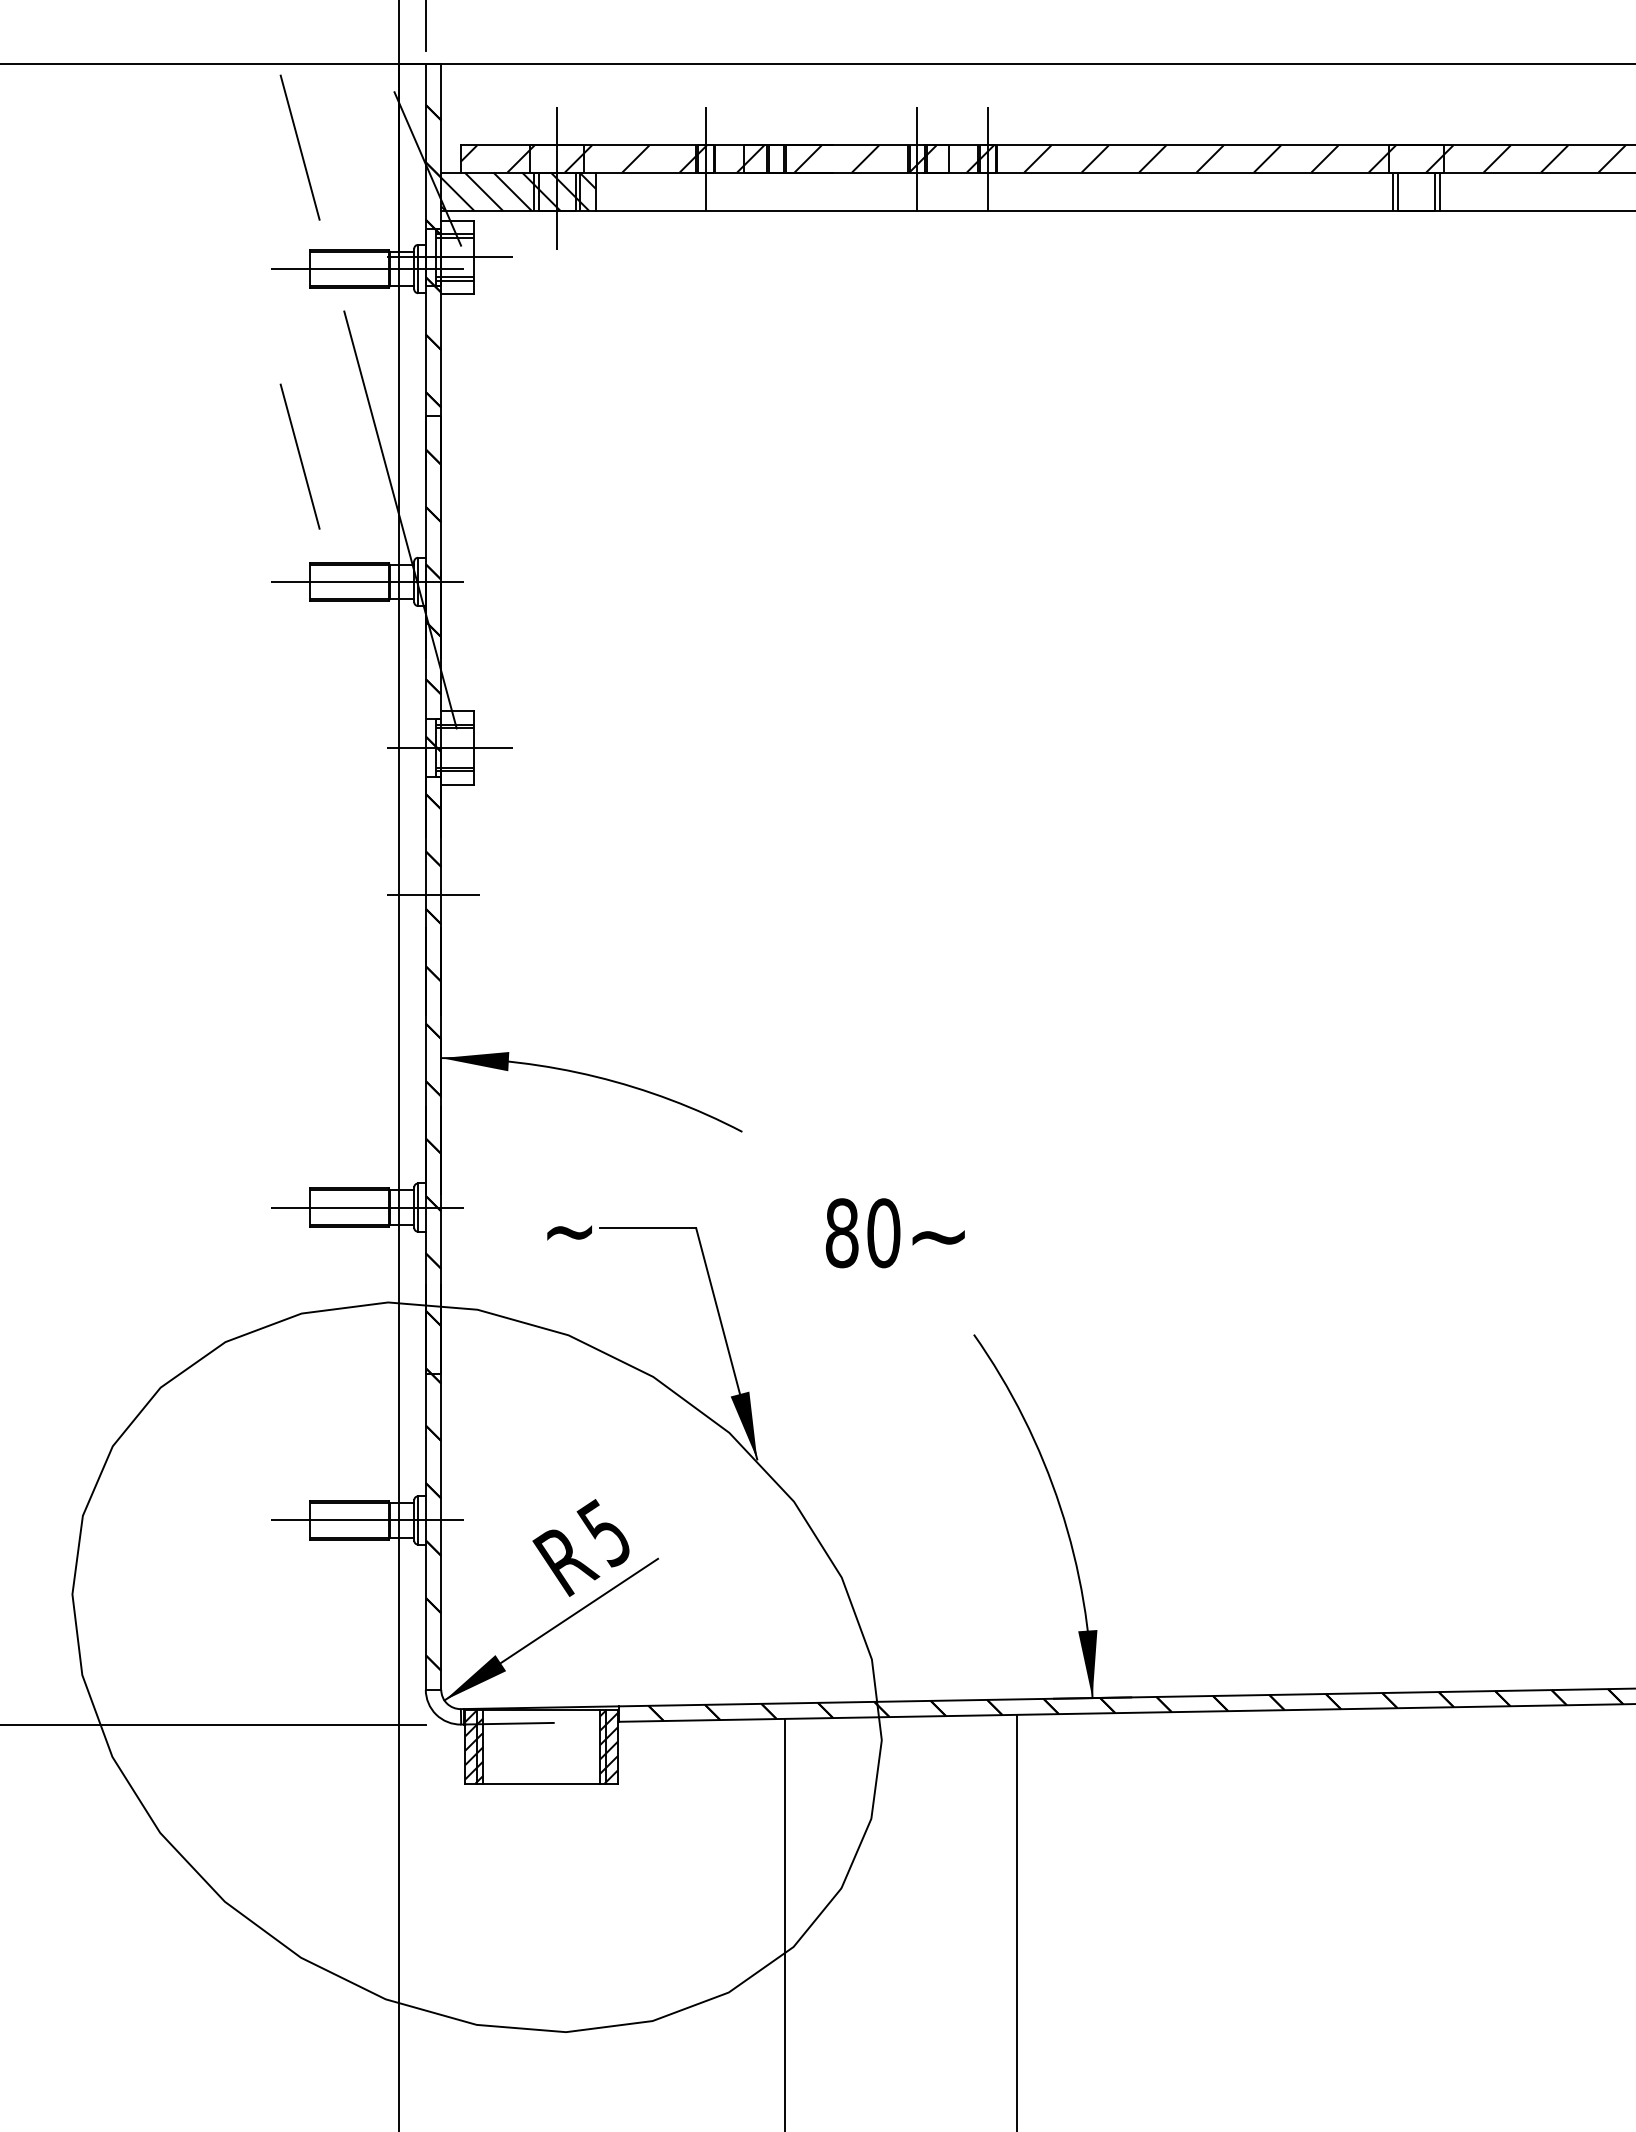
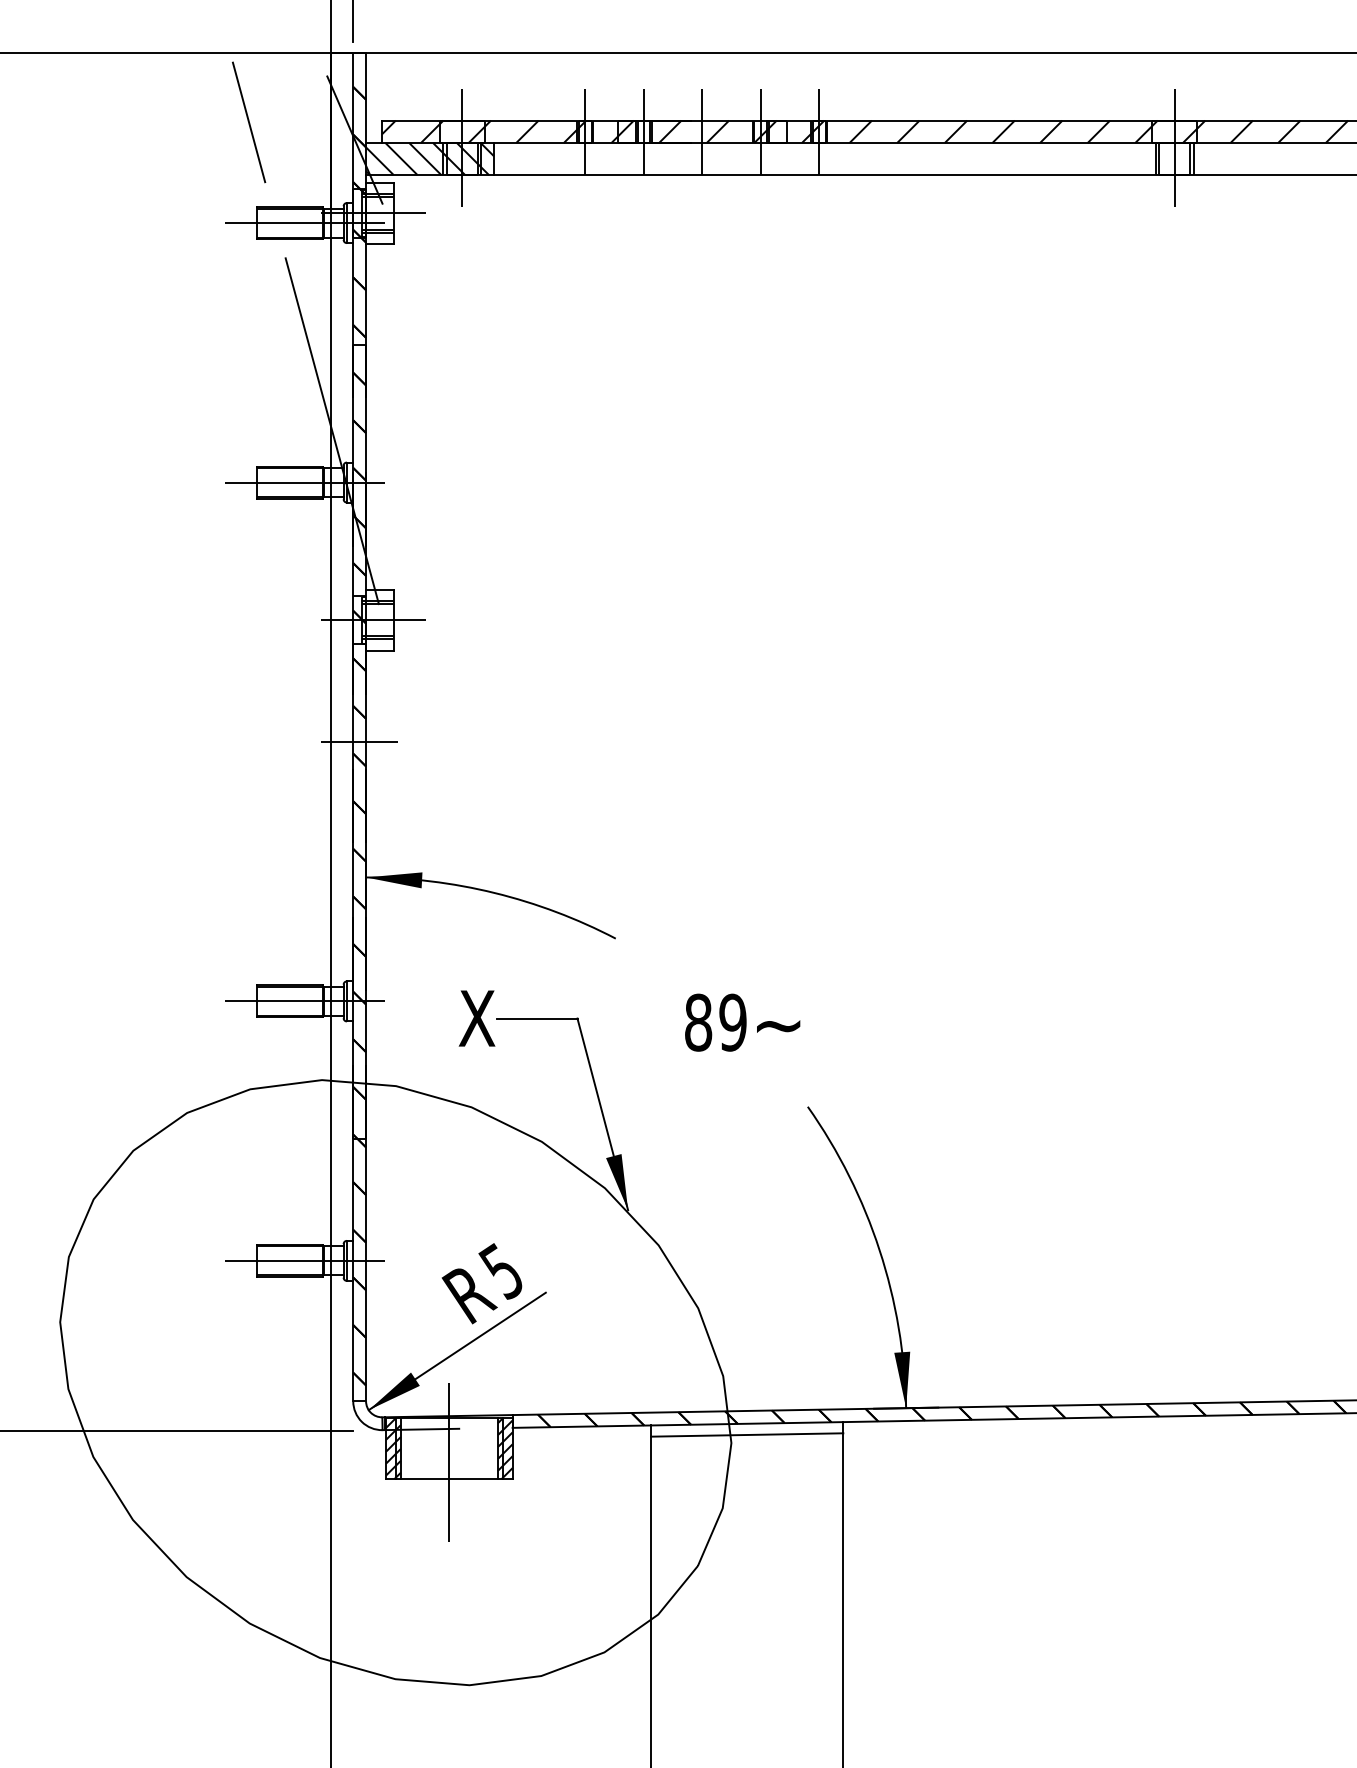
line: (776, 158) -> (644, 131), added
line: (846, 158) -> (702, 131), added
line: (1416, 177) -> (1174, 147), added
line: (299, 456) -> (248, 378), removed
text: (572, 1227) -> (474, 1017), ~ -> X
text: (883, 1233) -> (732, 1022), 80 -> 89
line: (900, 1730) -> (746, 1435), added
line: (541, 1763) -> (449, 1462), added

